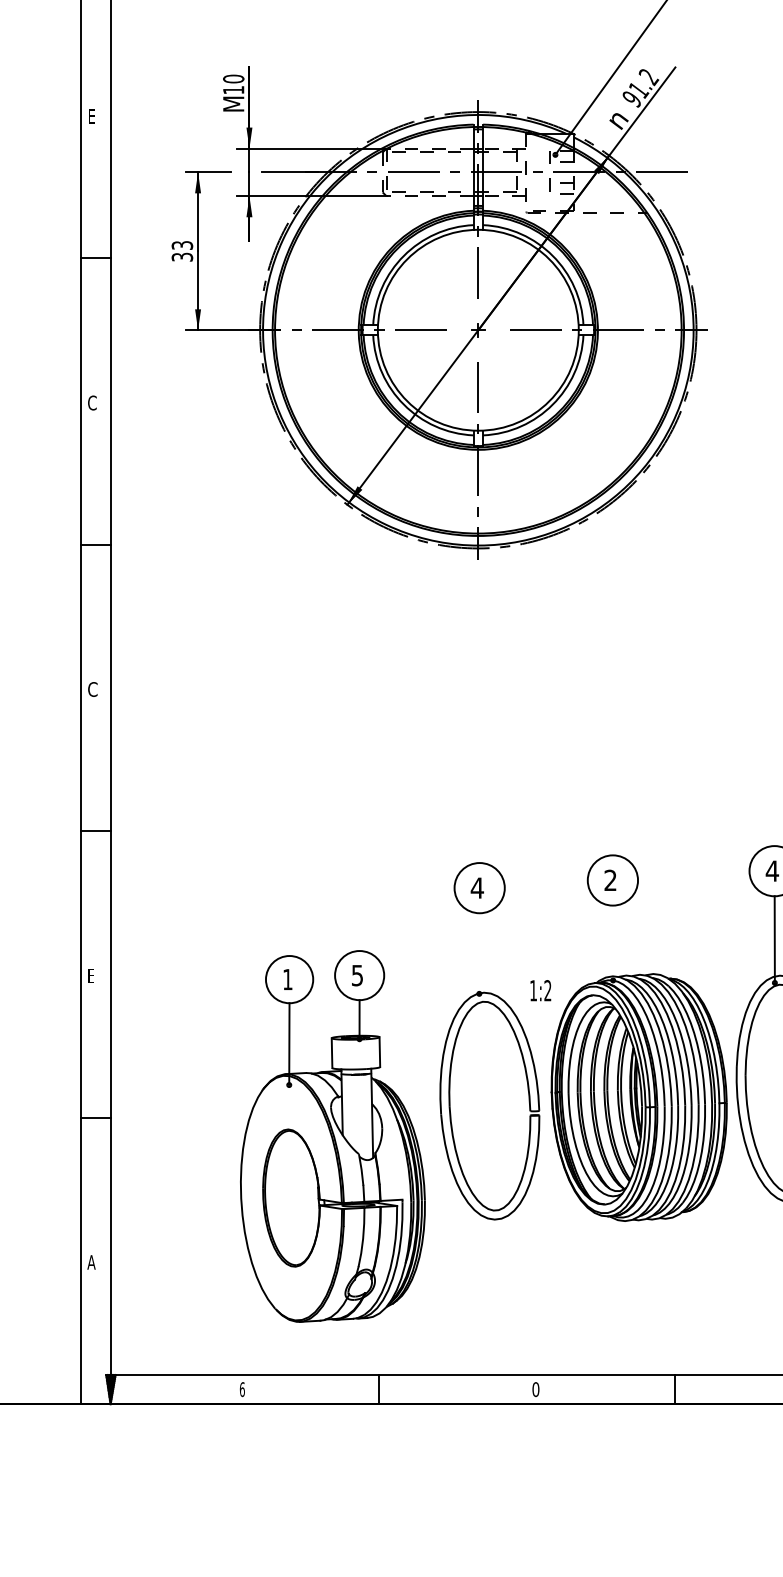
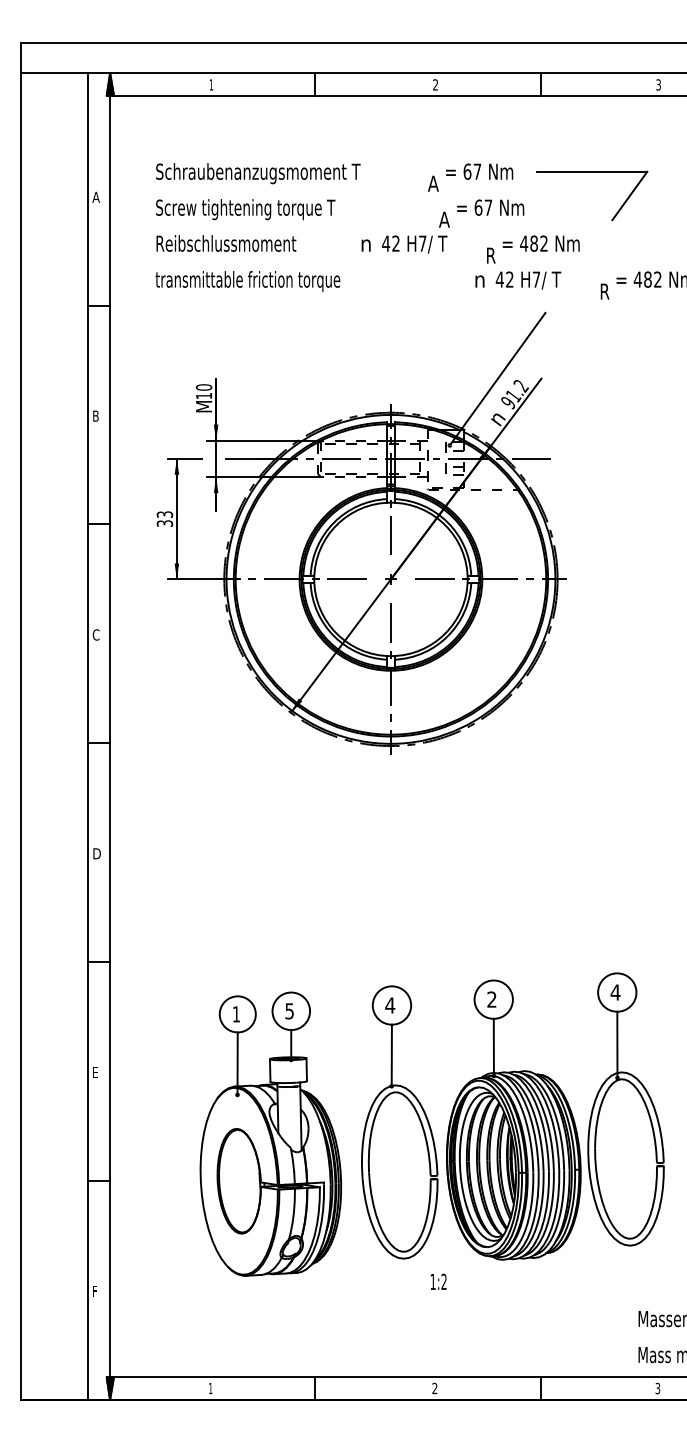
text: (91, 115) -> (95, 415), E -> B
text: (92, 689) -> (96, 853), C -> D
line: (612, 940) -> (493, 1045), added
line: (479, 950) -> (391, 1053), added
text: (540, 990) -> (438, 1281), moved
part: (332, 1135) -> (270, 1133), moved
text: (91, 1261) -> (95, 1290), A -> F
text: (242, 1389) -> (210, 1388), 6 -> 1
text: (535, 1389) -> (434, 1388), 0 -> 2

